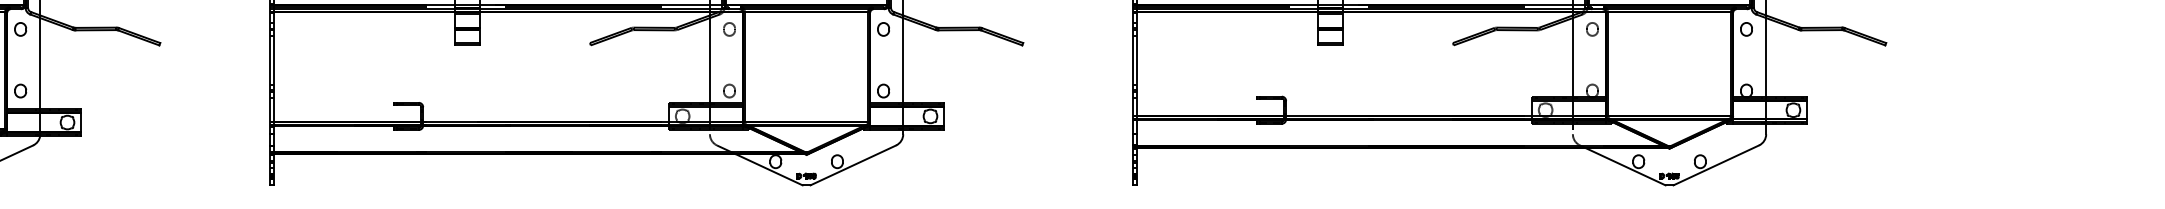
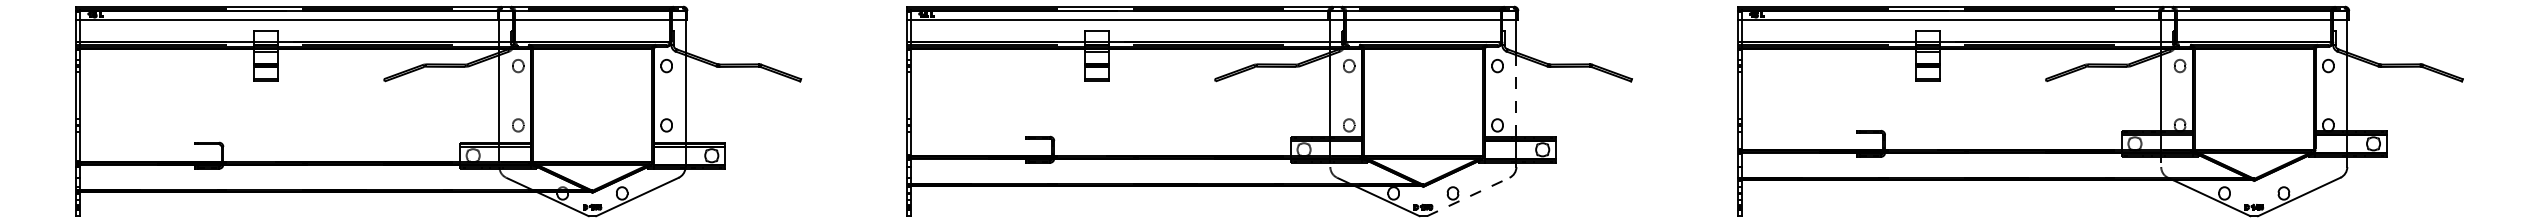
line: (903, 60) -> (1516, 95), solid -> dashed
line: (853, 164) -> (1468, 196), solid -> dashed

